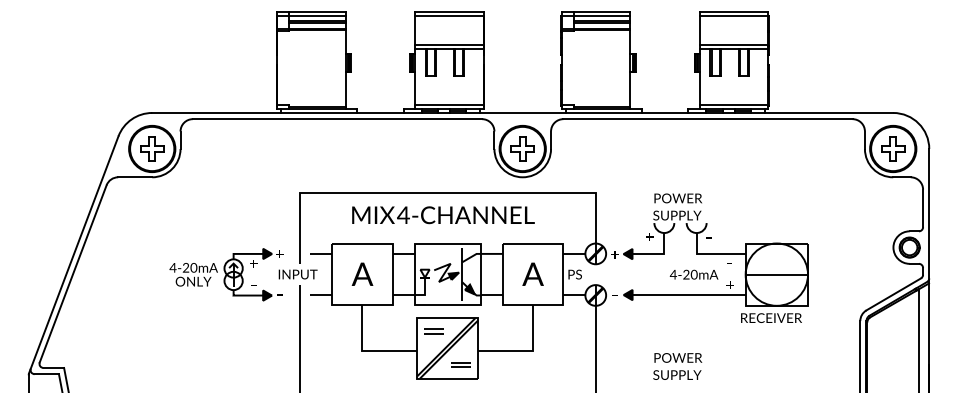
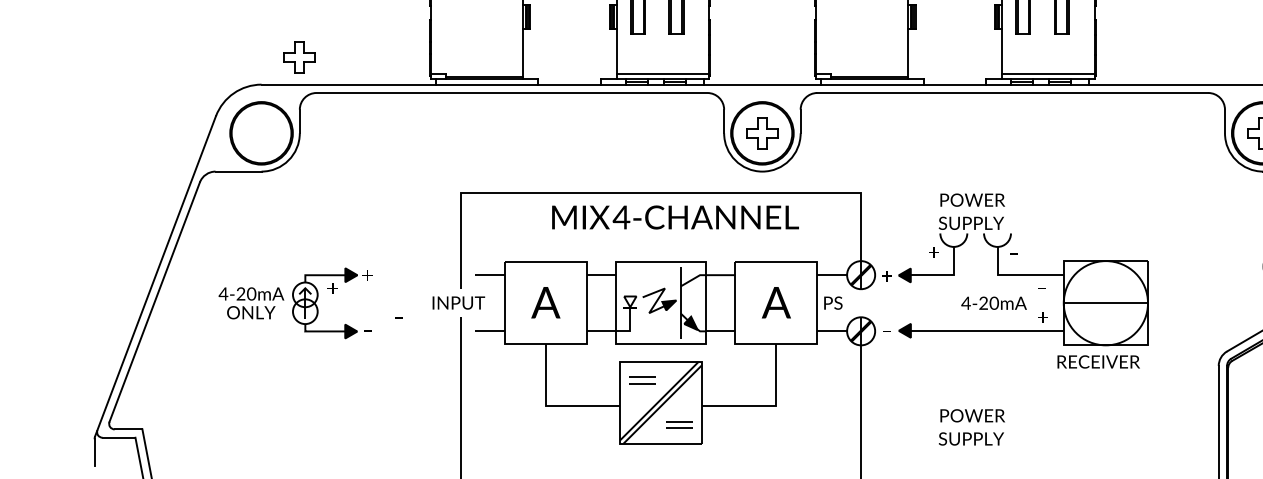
part: (152, 148) -> (299, 56), moved
text: (443, 215) -> (675, 217), moved
part: (226, 274) -> (295, 302), moved

